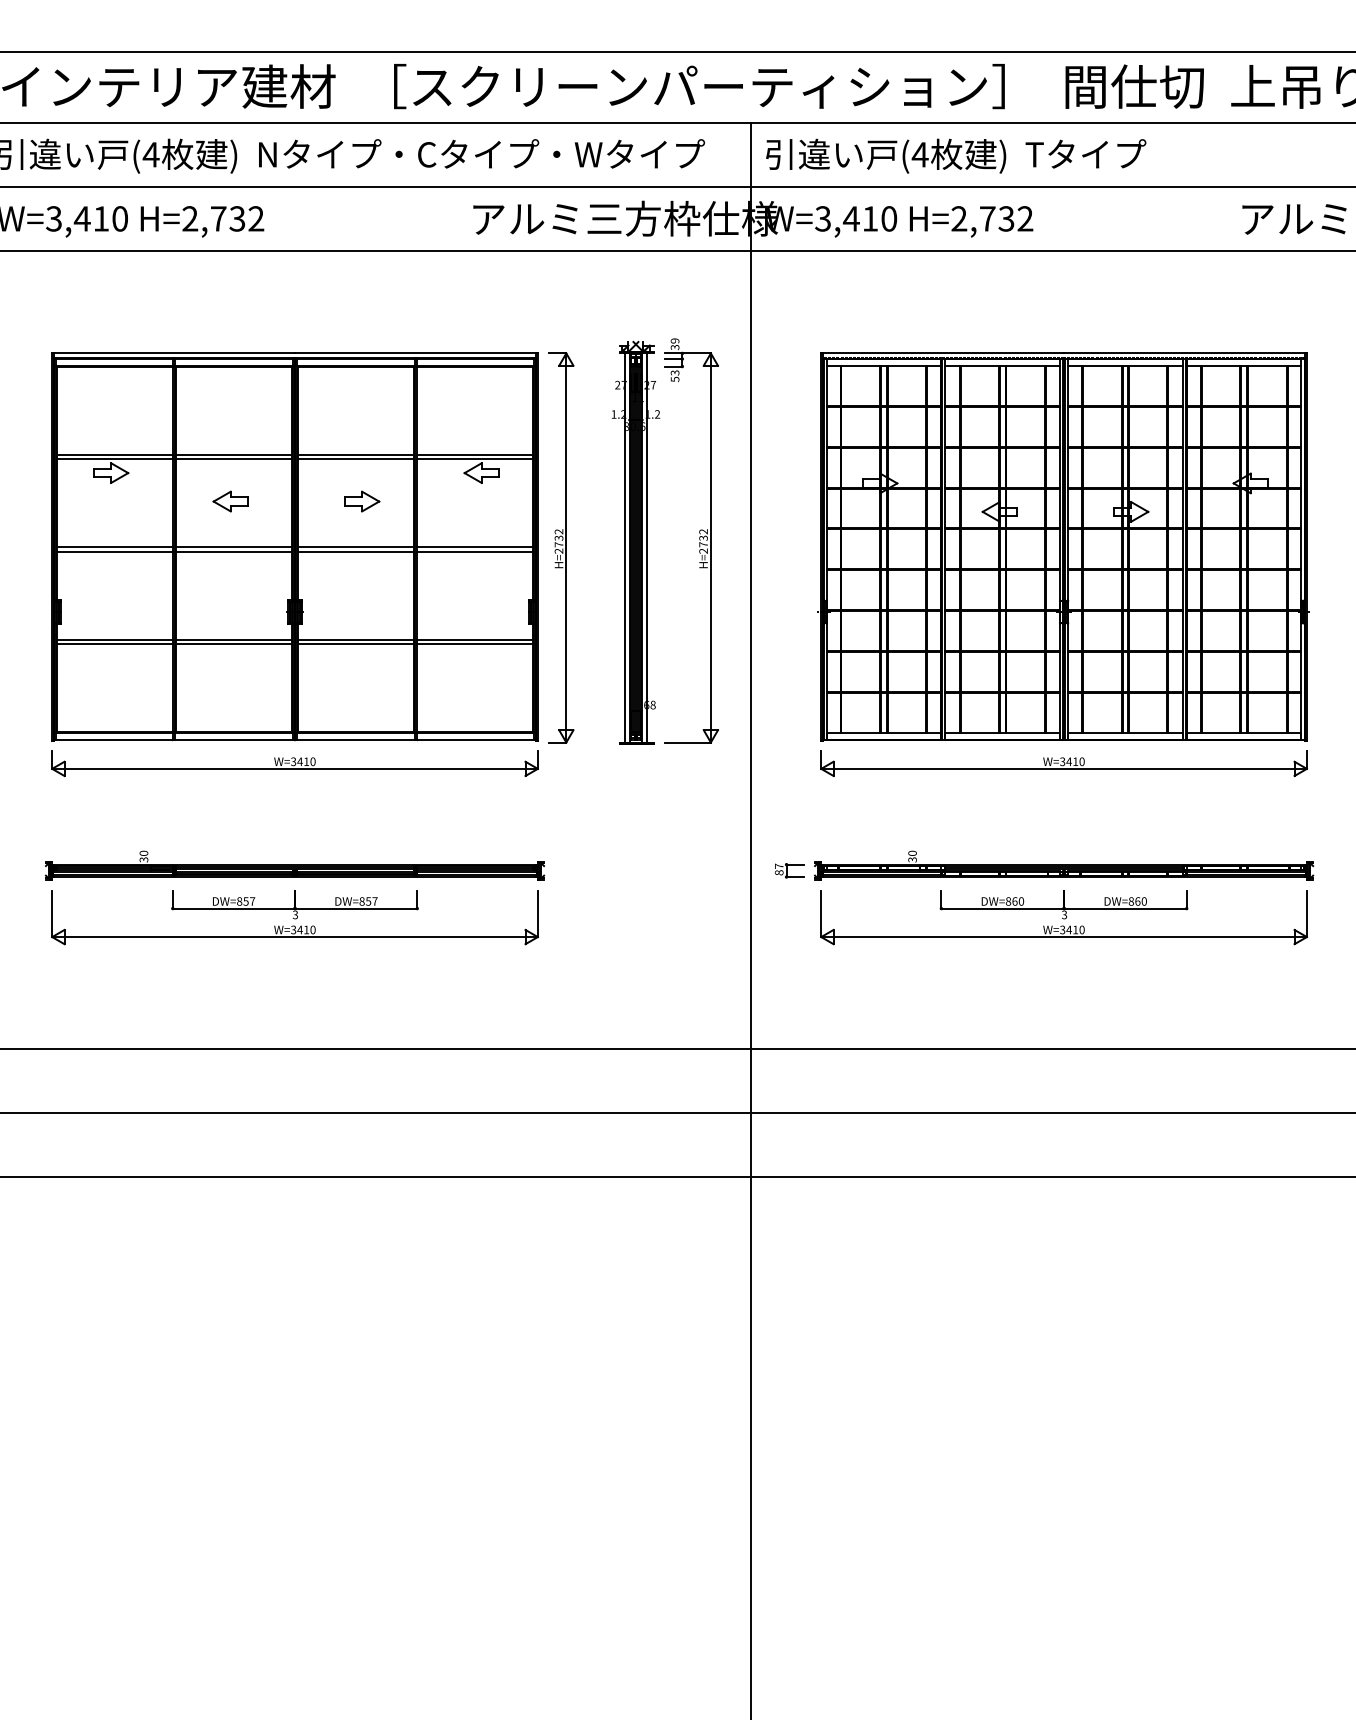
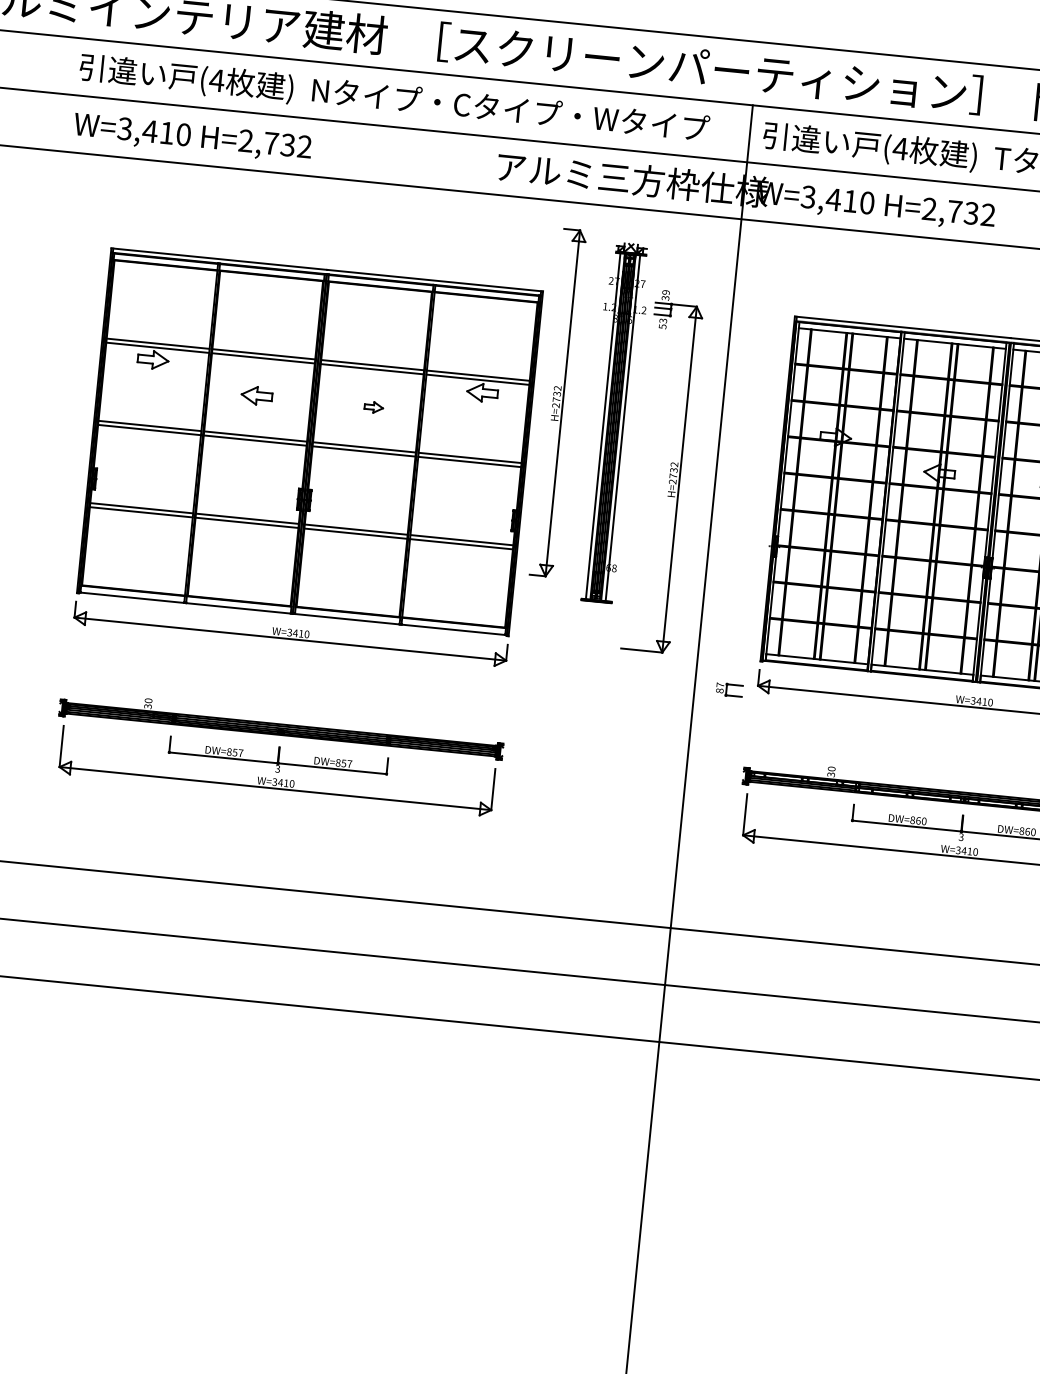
part: (362, 501) -> (374, 407), size x0.6
part: (636, 542) -> (614, 422), moved
part: (561, 547) -> (558, 402), moved
part: (789, 870) -> (729, 689), moved

